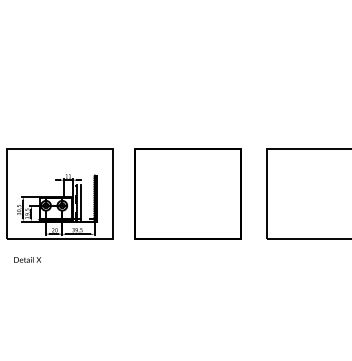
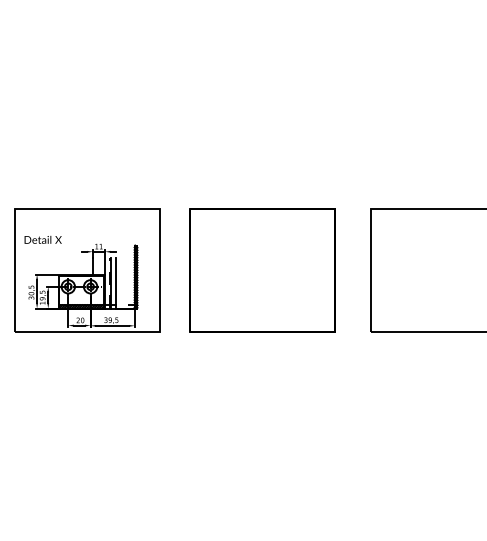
text: (27, 259) -> (42, 239), moved

